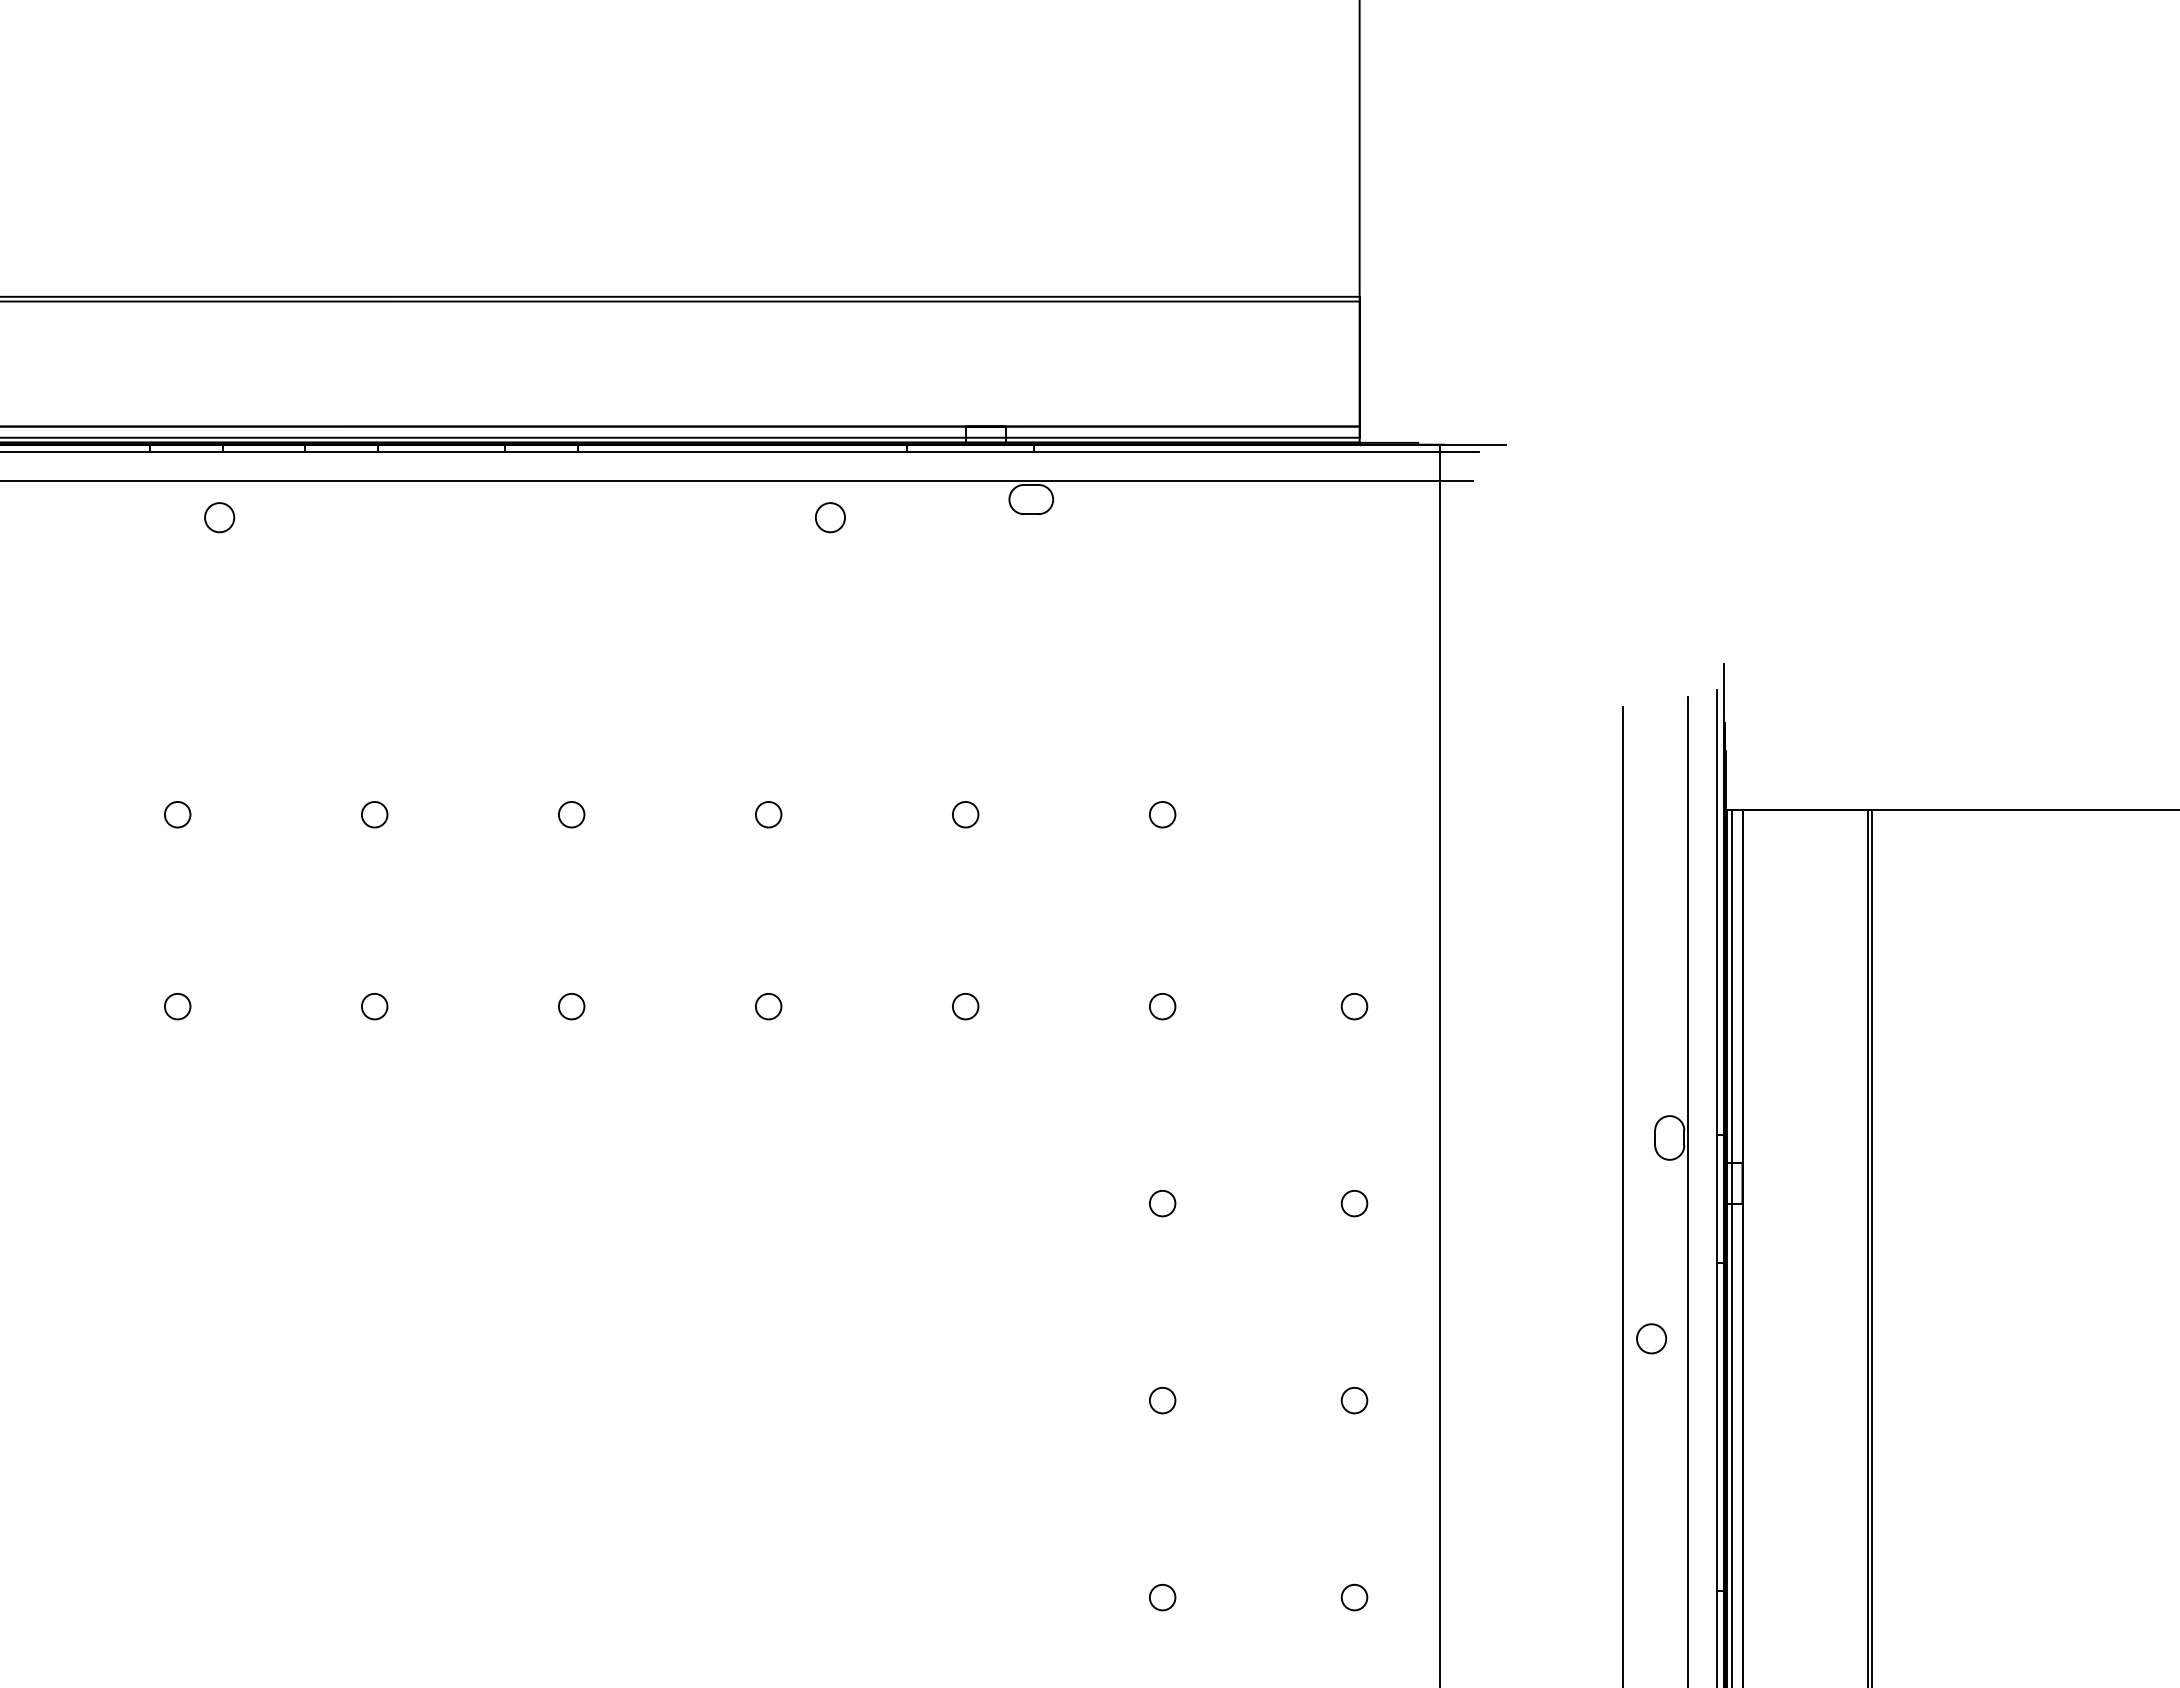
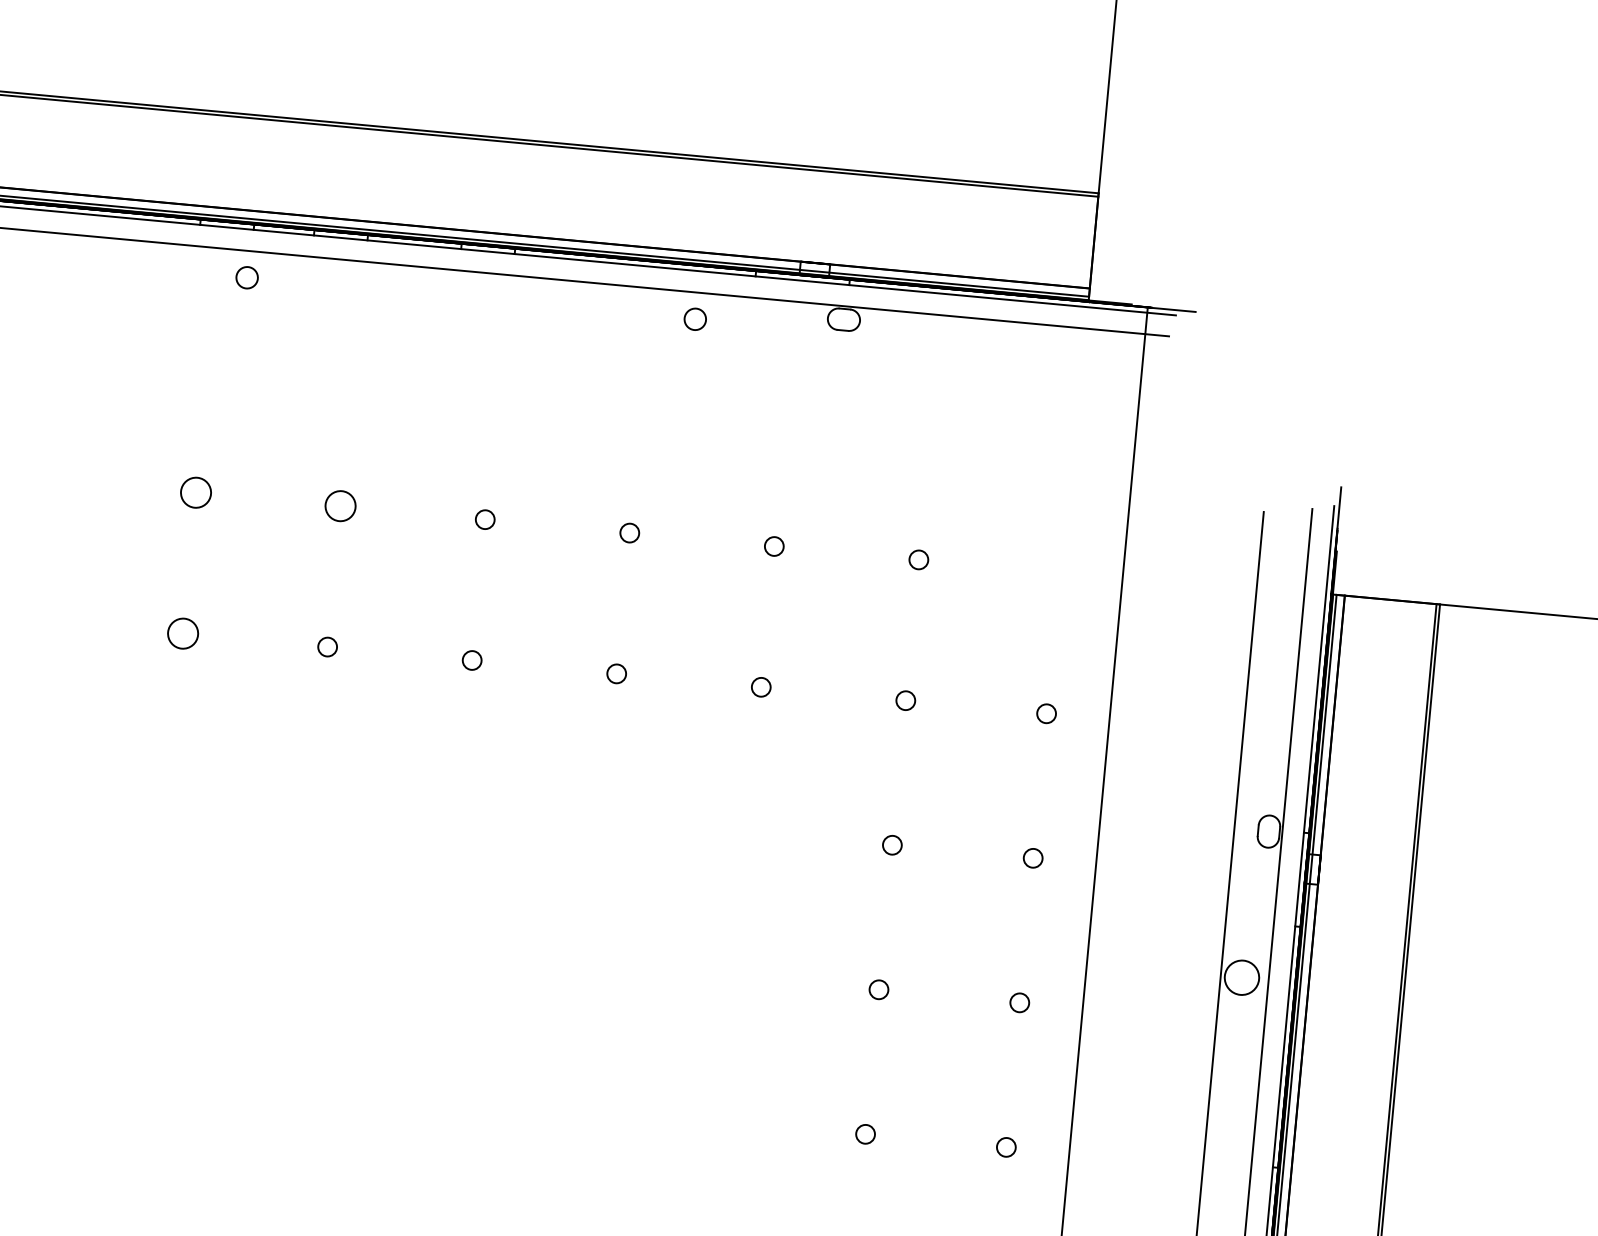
circle: (177, 814) -> (196, 492), size x1.6
circle: (374, 814) -> (340, 506), size x1.6
circle: (177, 1006) -> (182, 633), size x1.6
circle: (1651, 1338) -> (1241, 977), size x1.6

